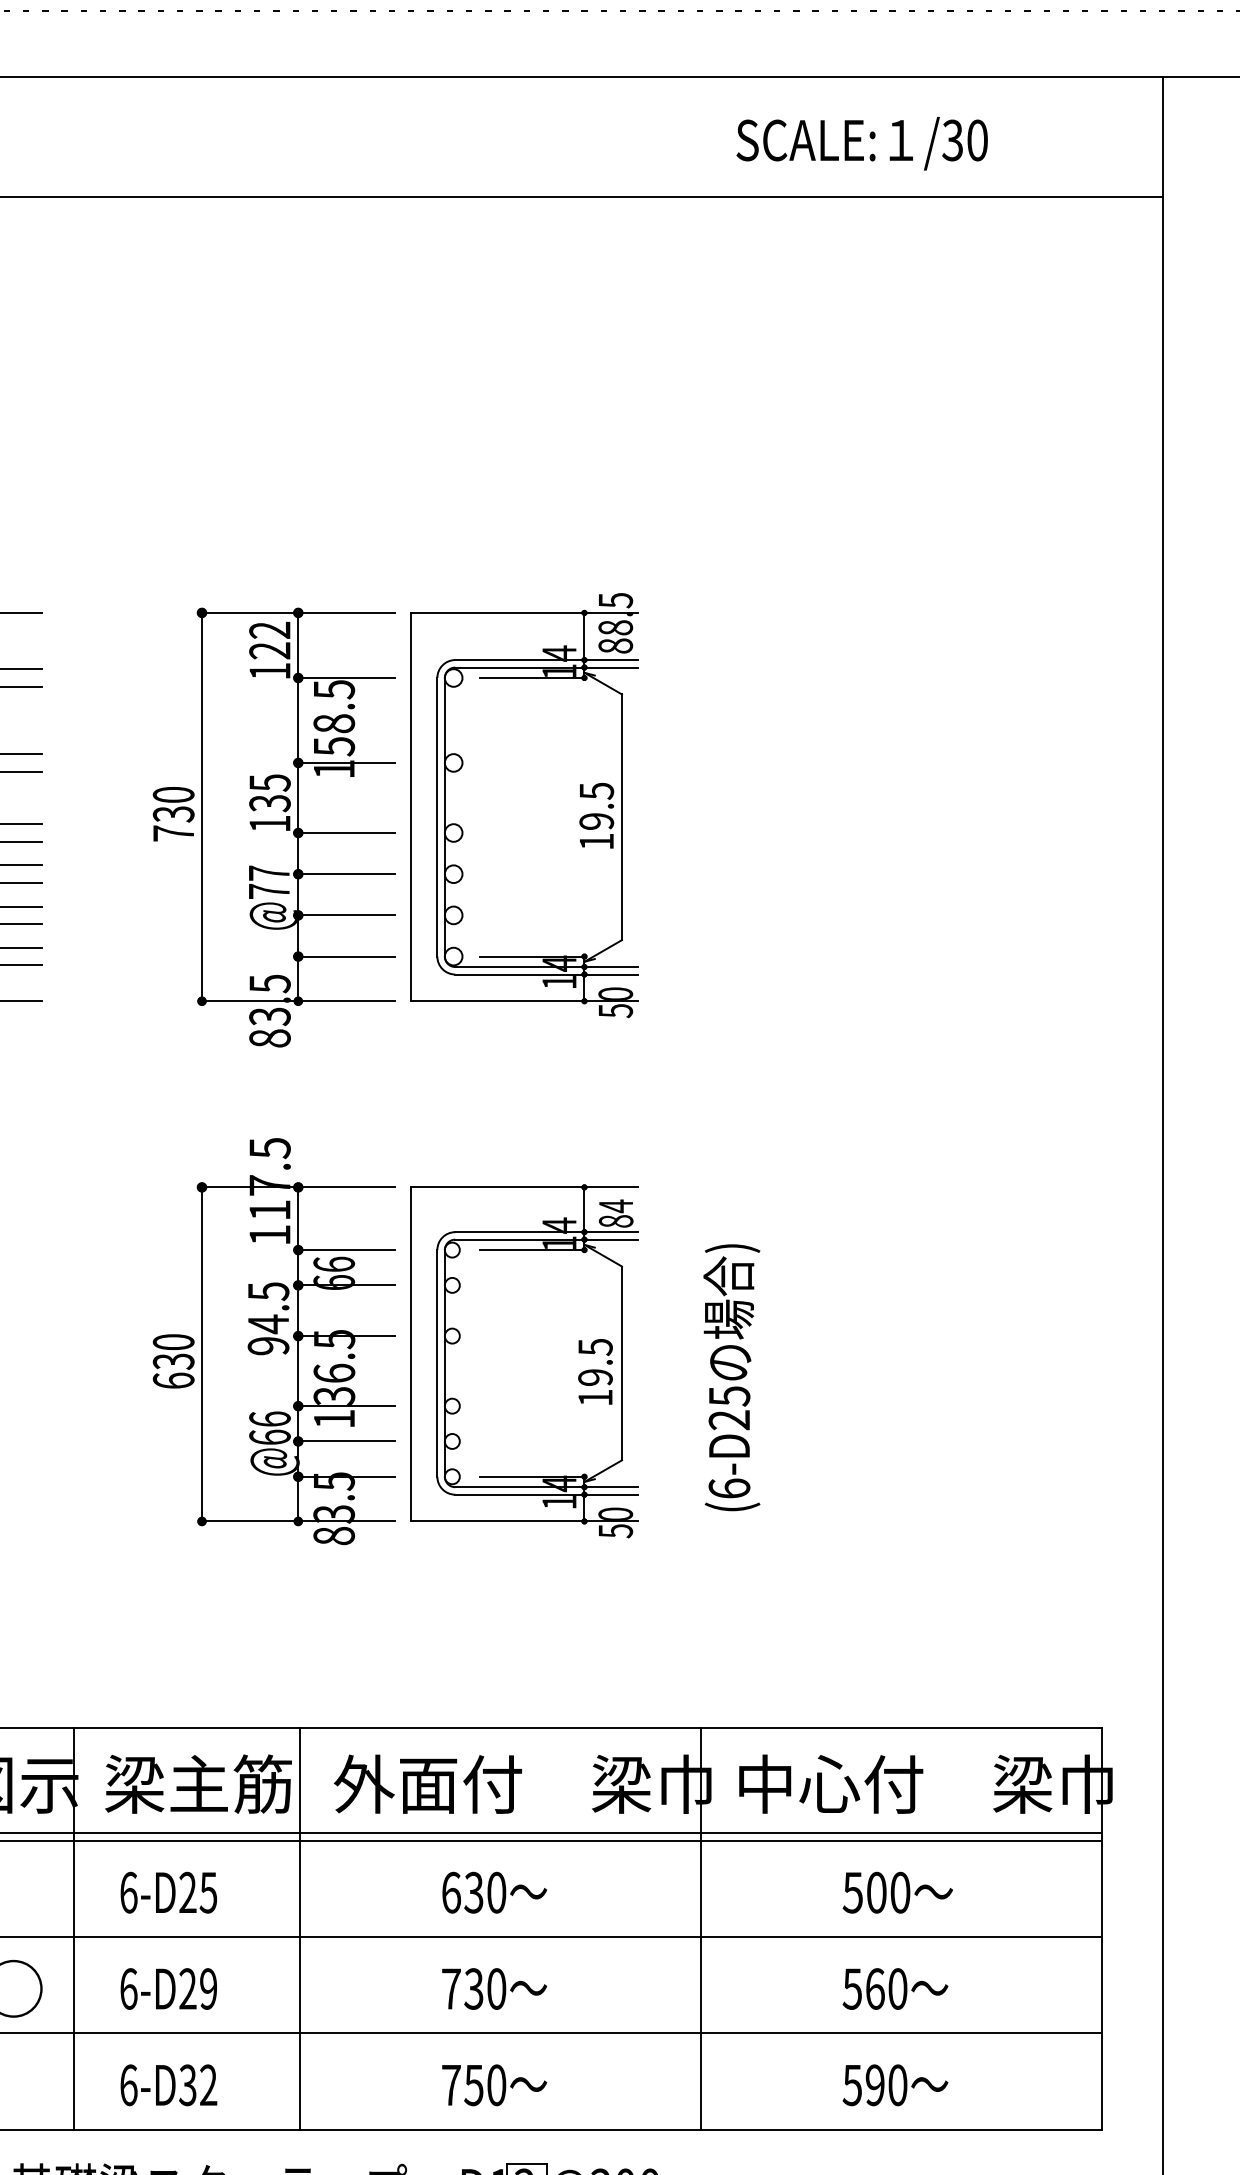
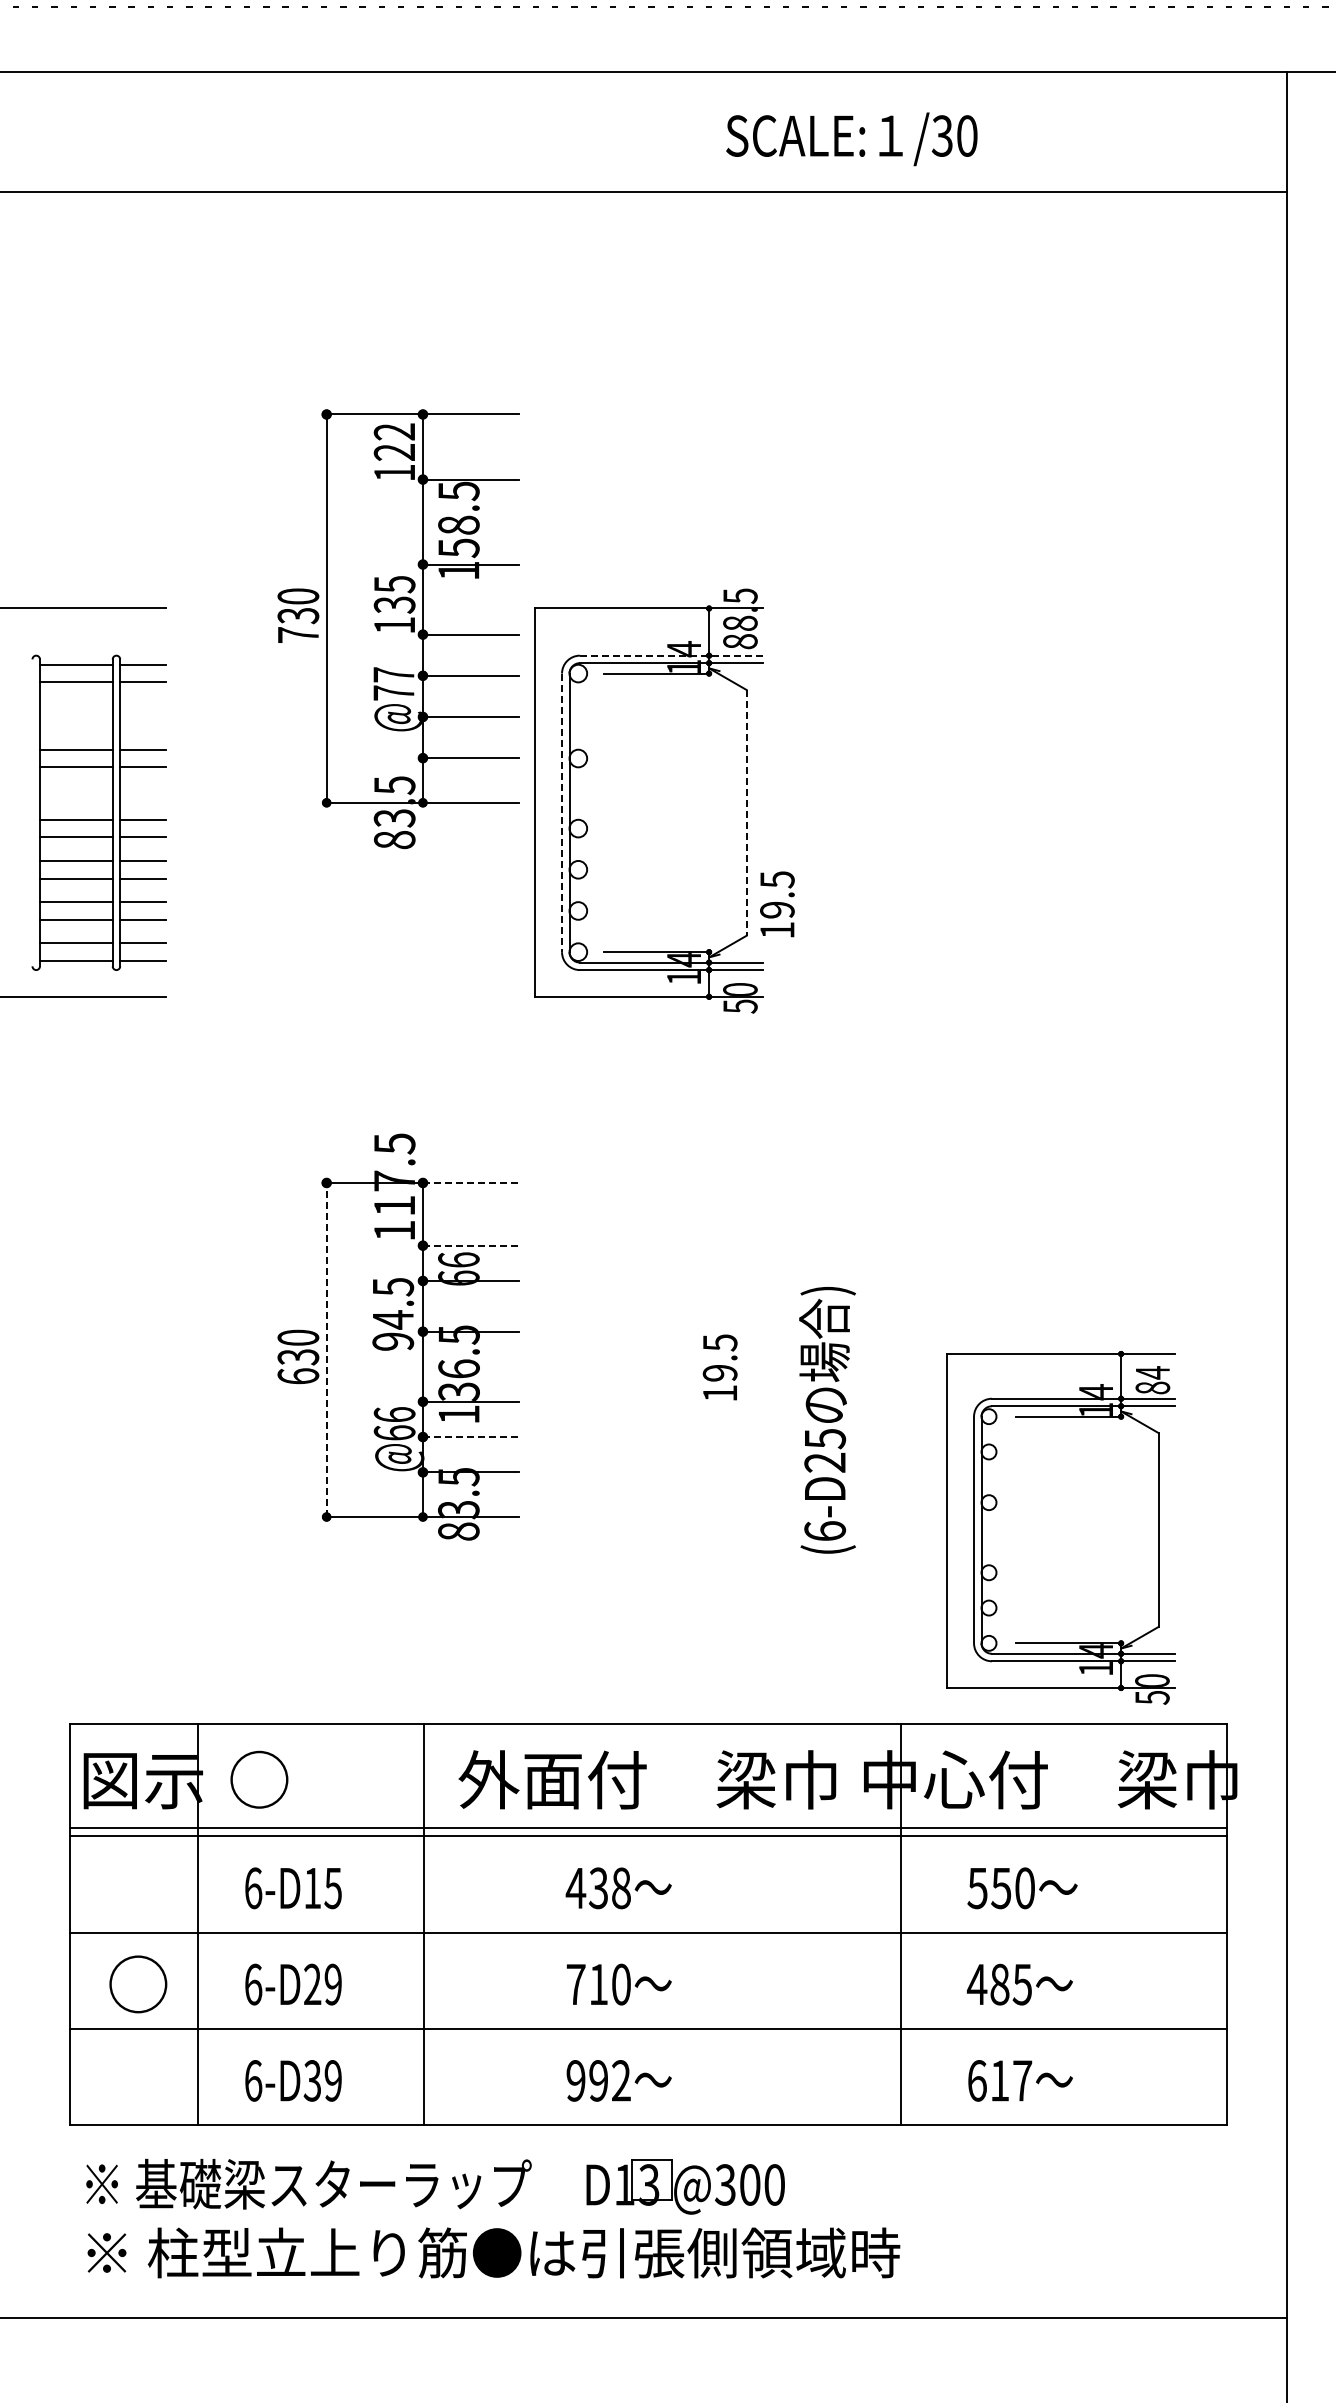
text: (861, 143) -> (851, 139), moved
line: (545, 659) -> (670, 655), solid -> dashed
text: (596, 815) -> (777, 904), moved
line: (621, 816) -> (746, 812), solid -> dashed
line: (437, 817) -> (562, 813), solid -> dashed
part: (273, 827) -> (398, 629), moved
line: (346, 1186) -> (471, 1182), solid -> dashed
line: (346, 1249) -> (471, 1245), solid -> dashed
line: (201, 1353) -> (326, 1349), solid -> dashed
part: (523, 1360) -> (1060, 1527), moved
text: (731, 1377) -> (827, 1420), moved
line: (346, 1441) -> (471, 1437), solid -> dashed
text: (197, 1783) -> (322, 1779), 梁主筋 -> ○
text: (187, 1891) -> (312, 1887), 6-D25 -> 6-D15
text: (472, 1892) -> (597, 1888), 630 -> 438
text: (876, 1892) -> (1001, 1888), 500 -> 550
line: (700, 1928) -> (900, 1924), moved
text: (473, 1988) -> (598, 1984), 730 -> 710
text: (873, 1988) -> (998, 1984), 560 -> 485
text: (207, 2084) -> (332, 2080), 6-D32 -> 6-D39
text: (473, 2084) -> (598, 2080), 750 -> 992
text: (874, 2084) -> (999, 2080), 590 -> 617

